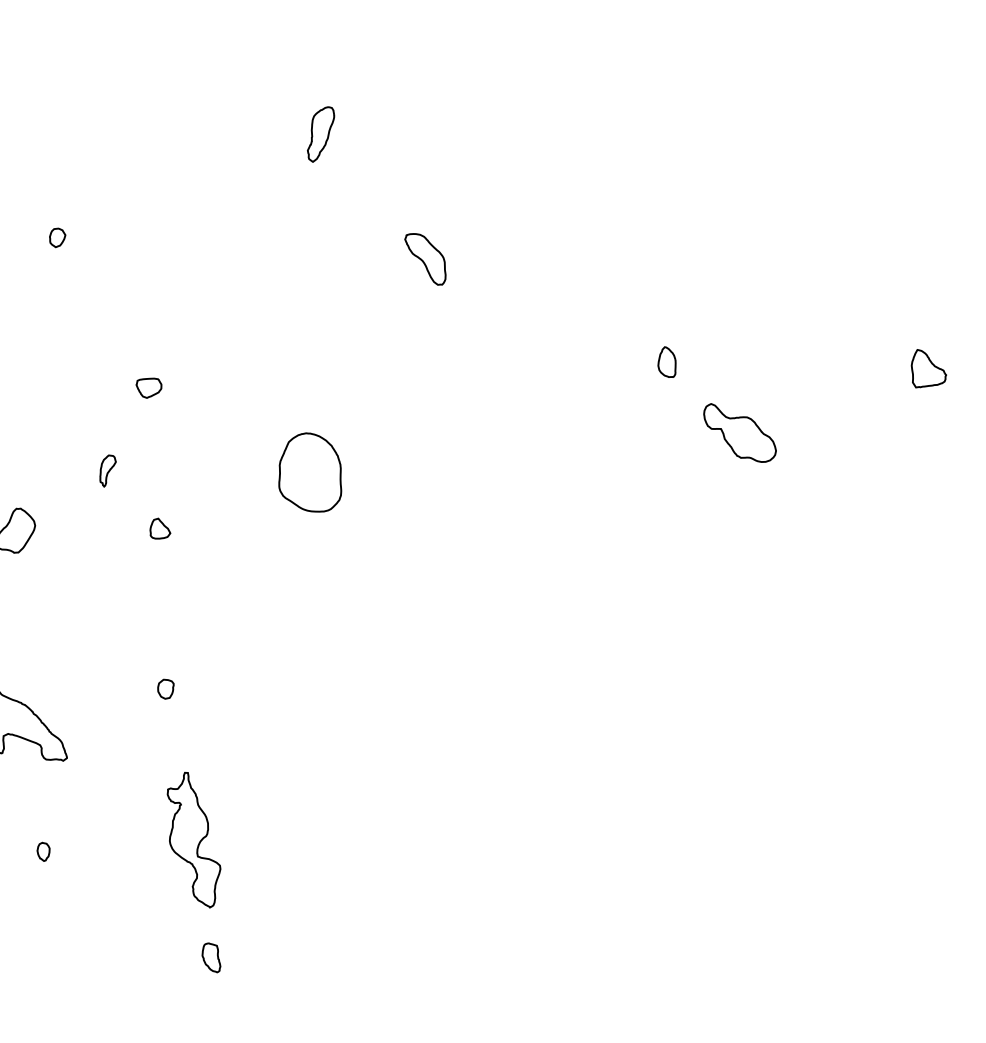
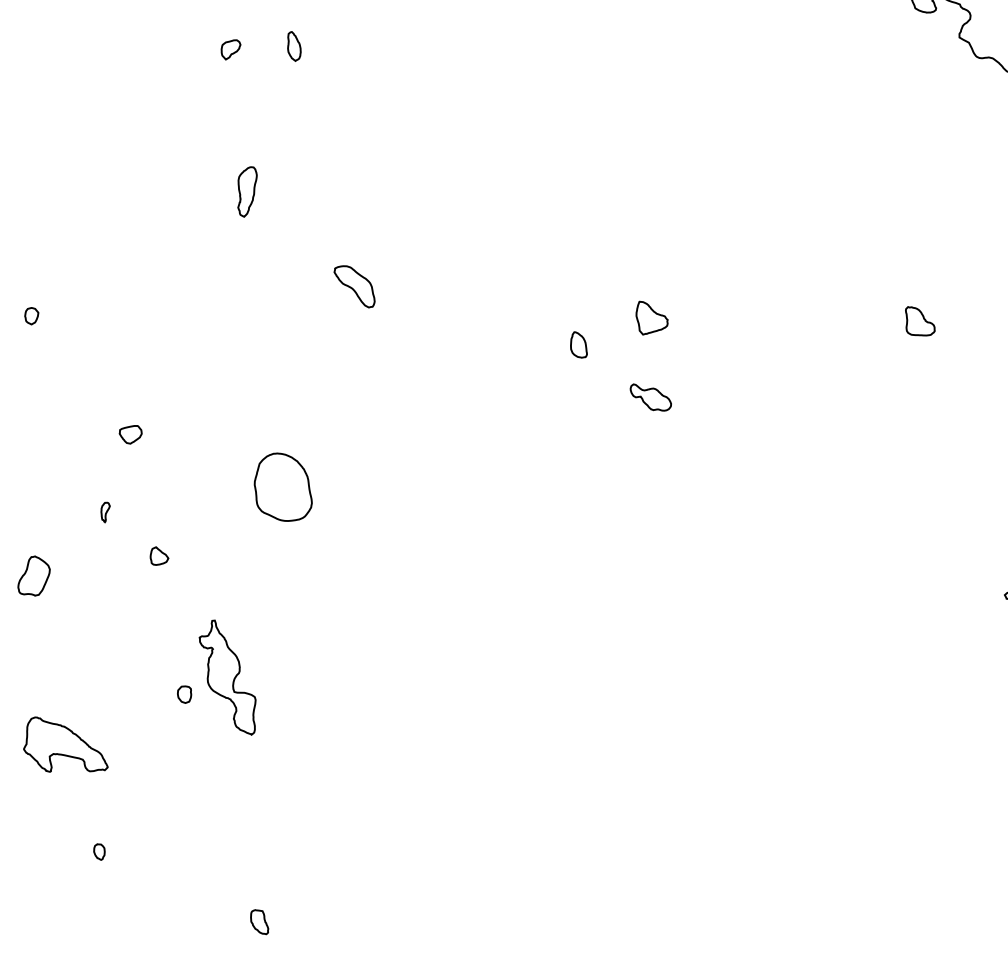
part: (928, 369) -> (651, 317), moved
part: (739, 433) -> (650, 397), size x0.6
part: (107, 471) -> (105, 512), size x0.7
part: (192, 839) -> (227, 677), moved

